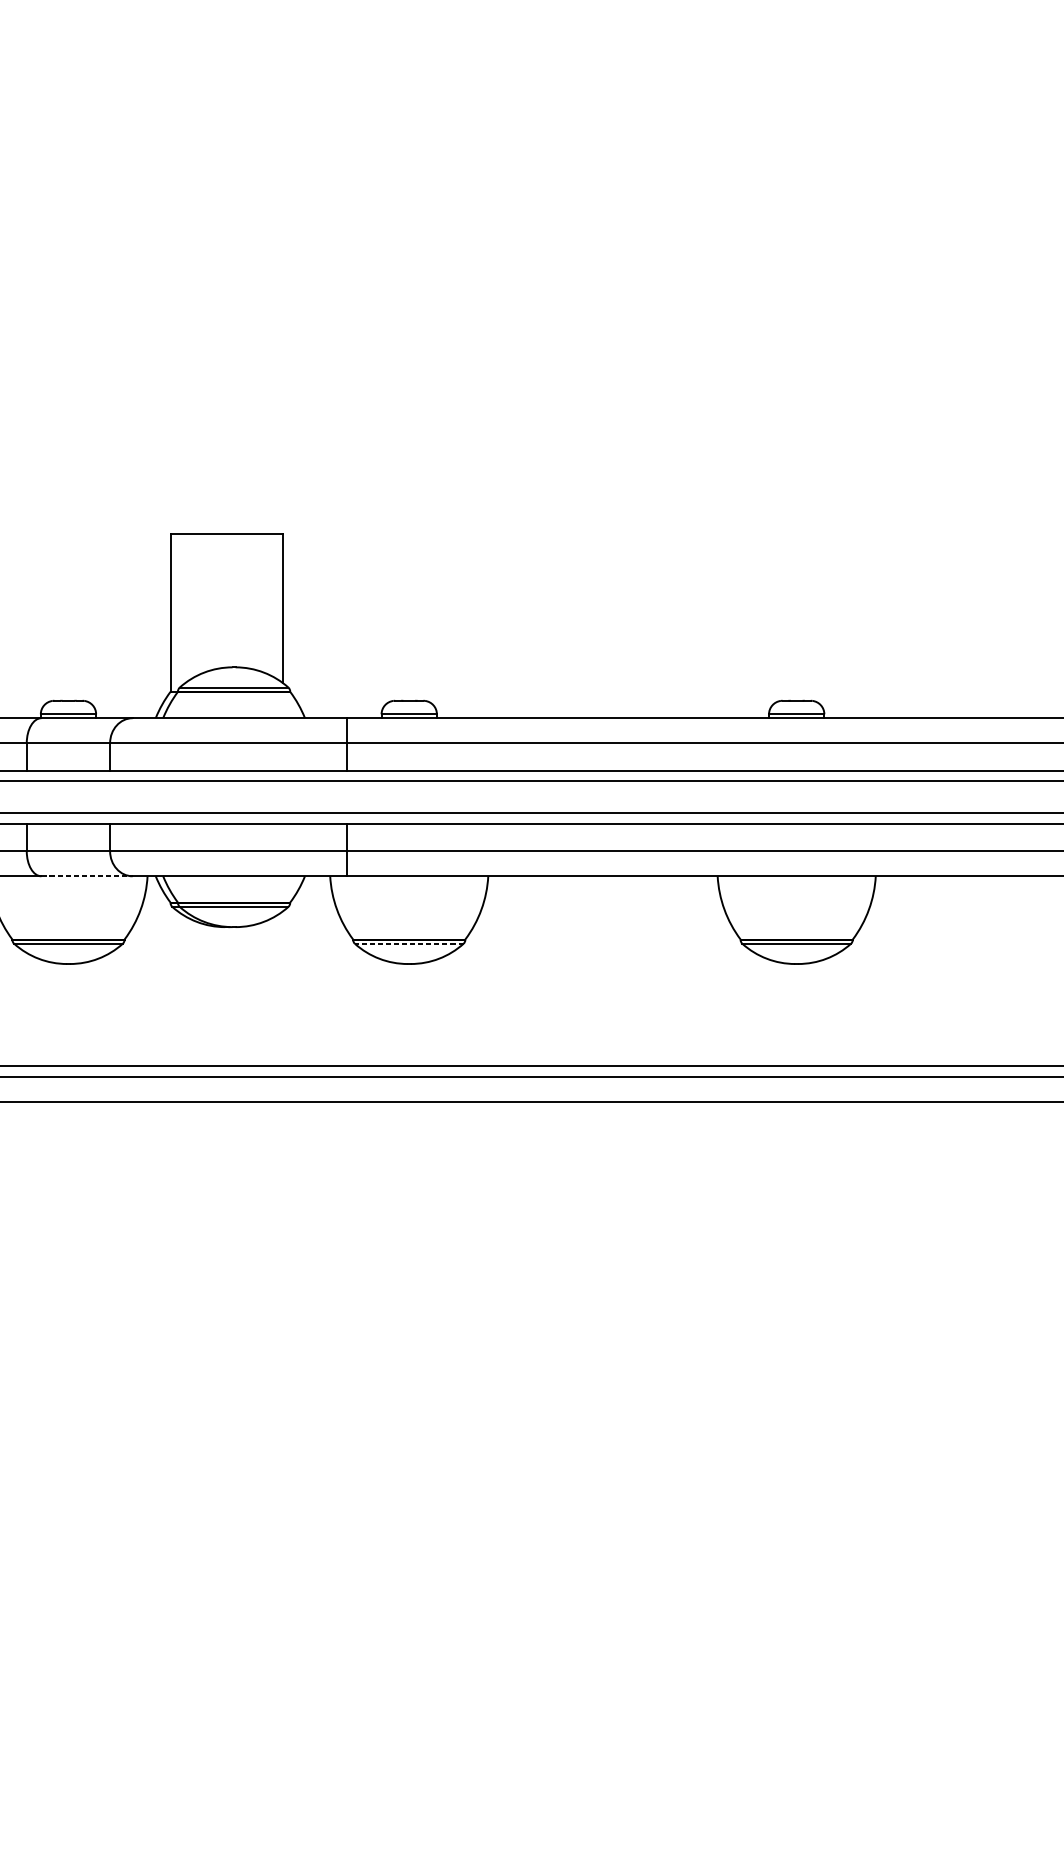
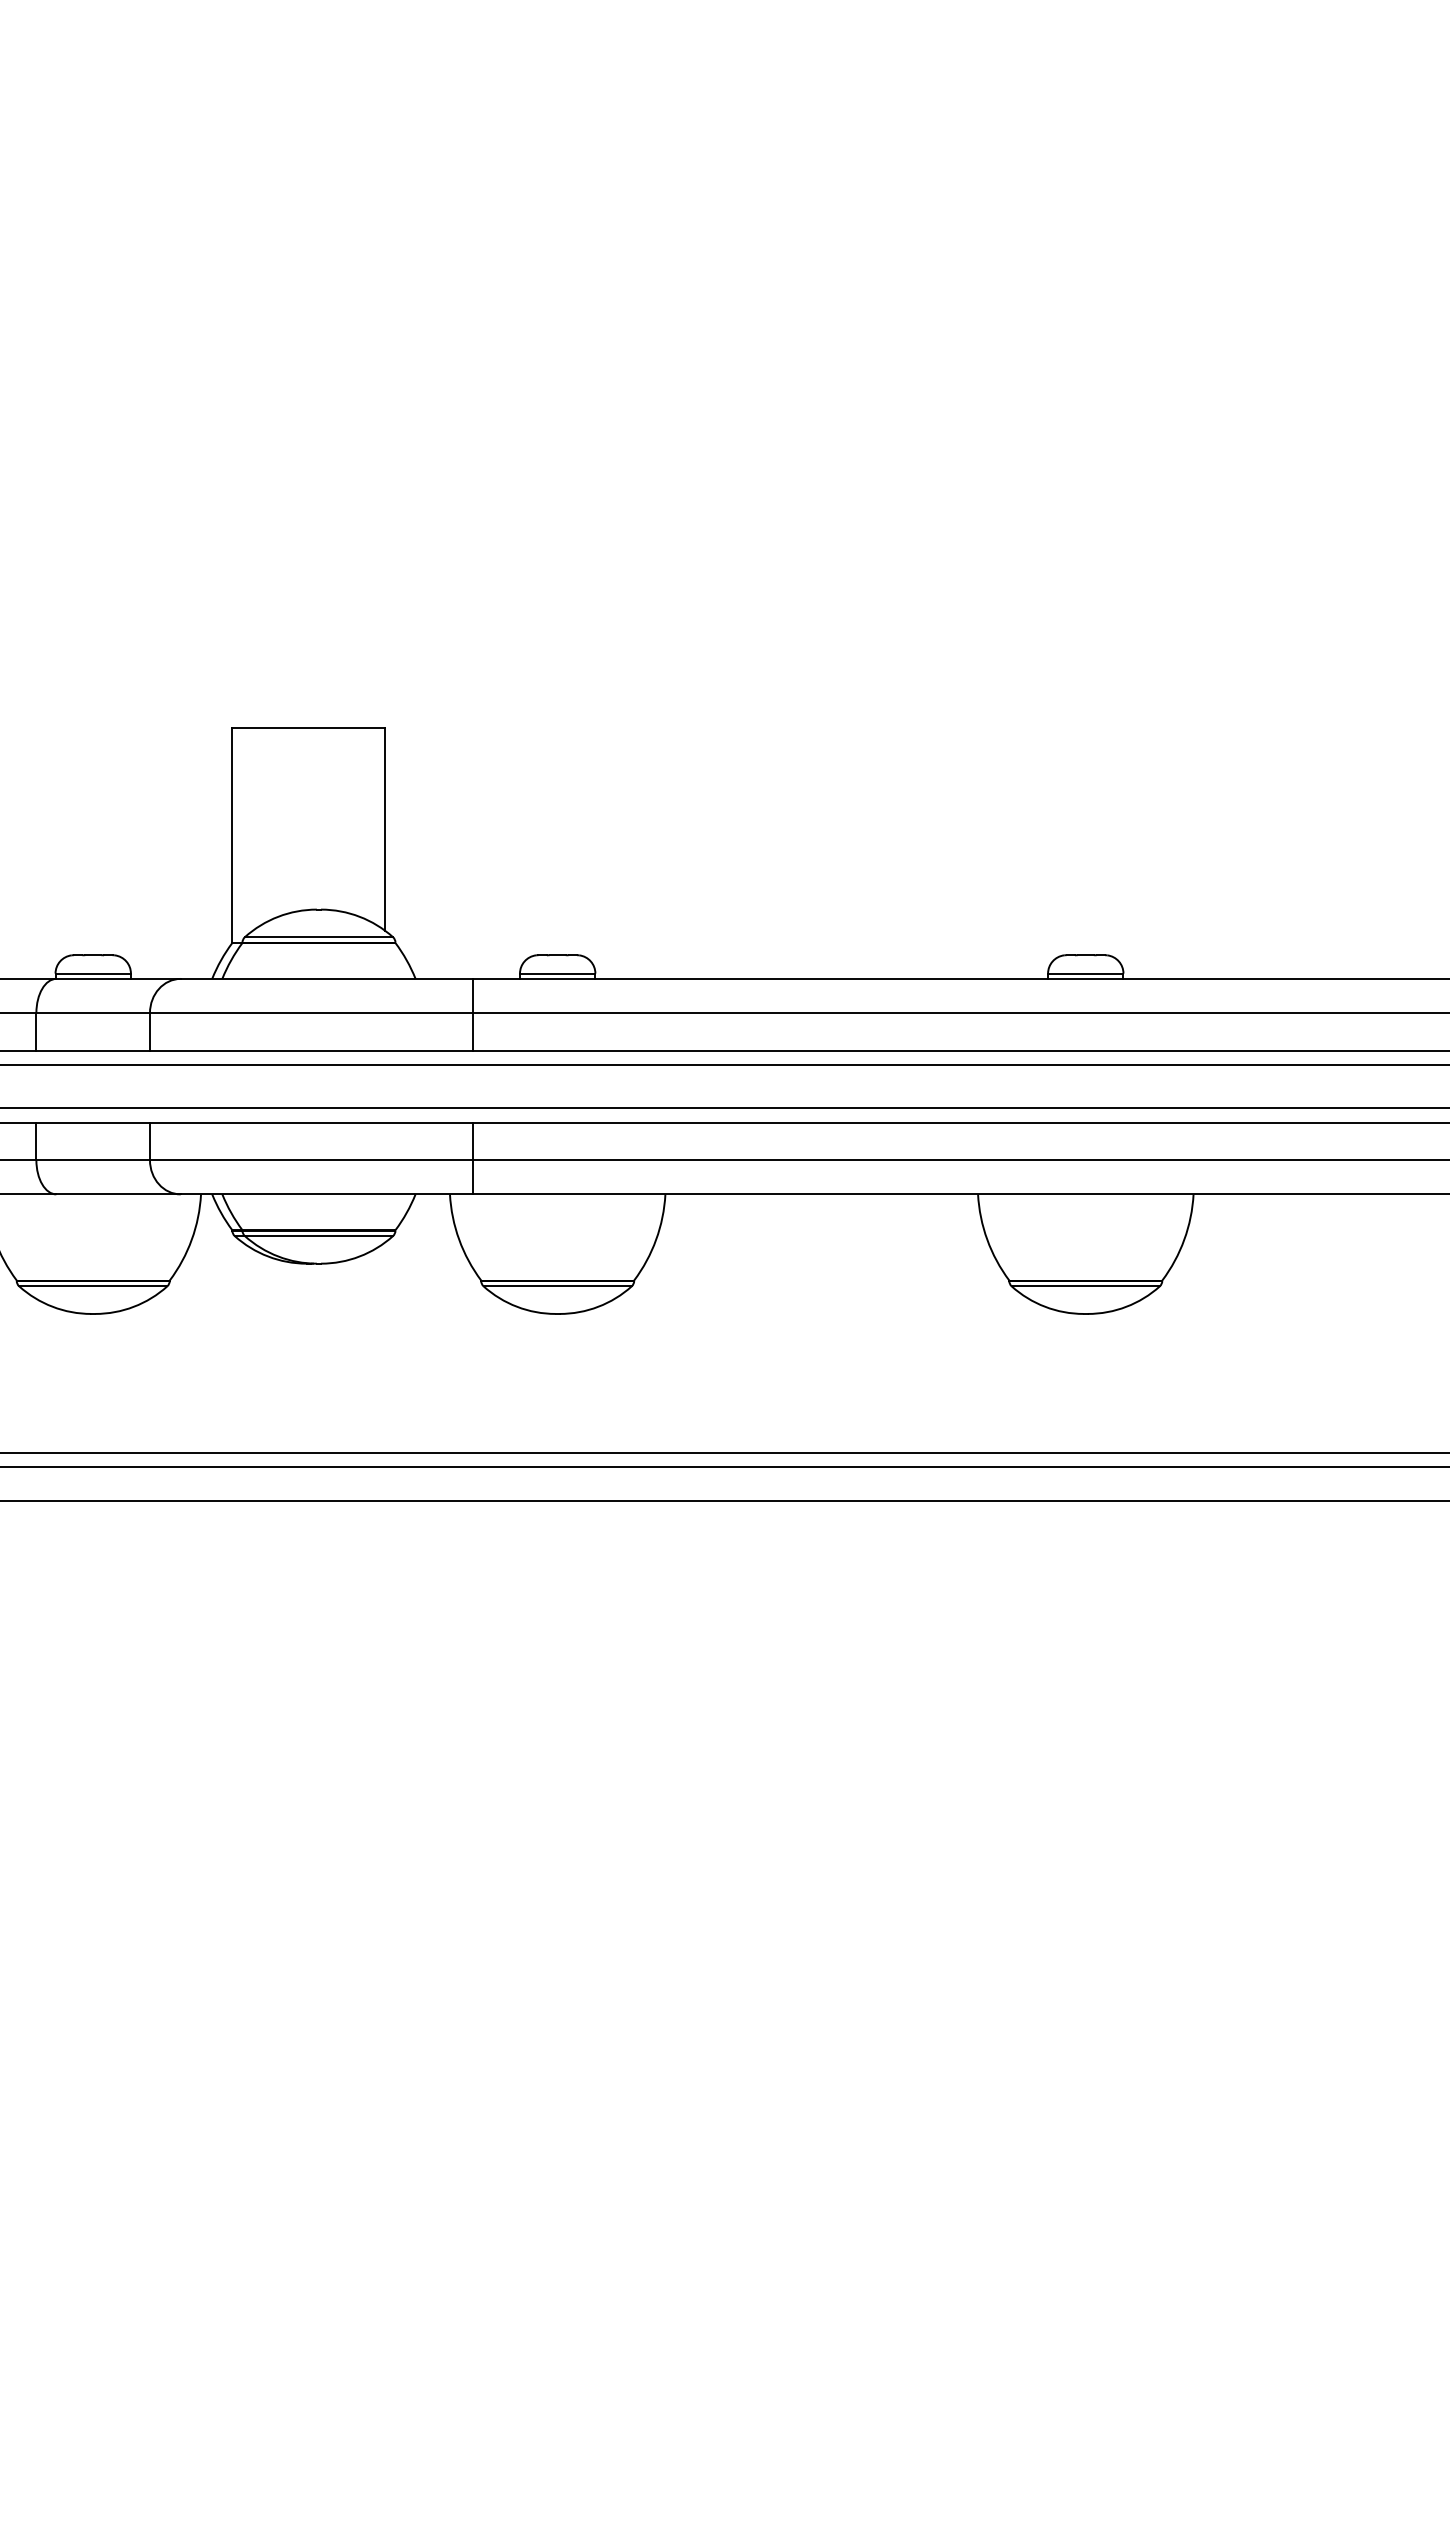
line: (87, 876) -> (119, 1194), dashed -> solid
line: (409, 943) -> (557, 1286), dashed -> solid

